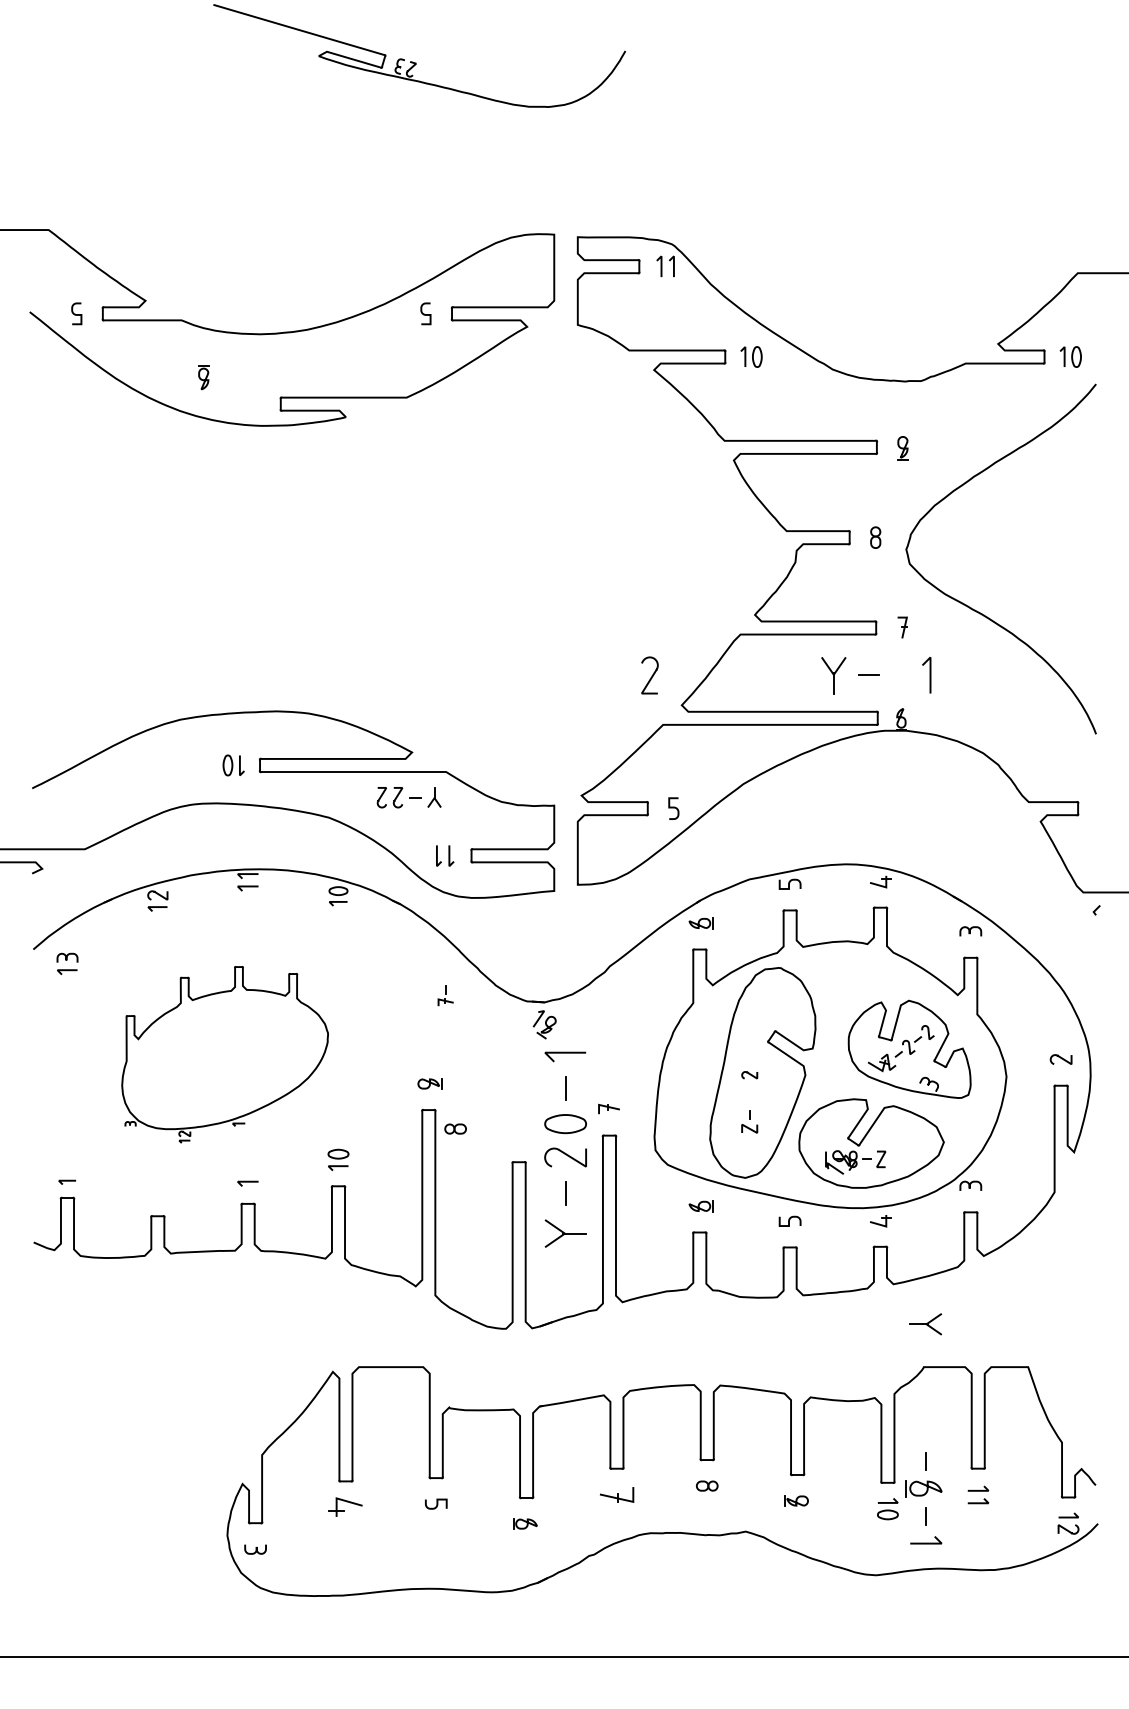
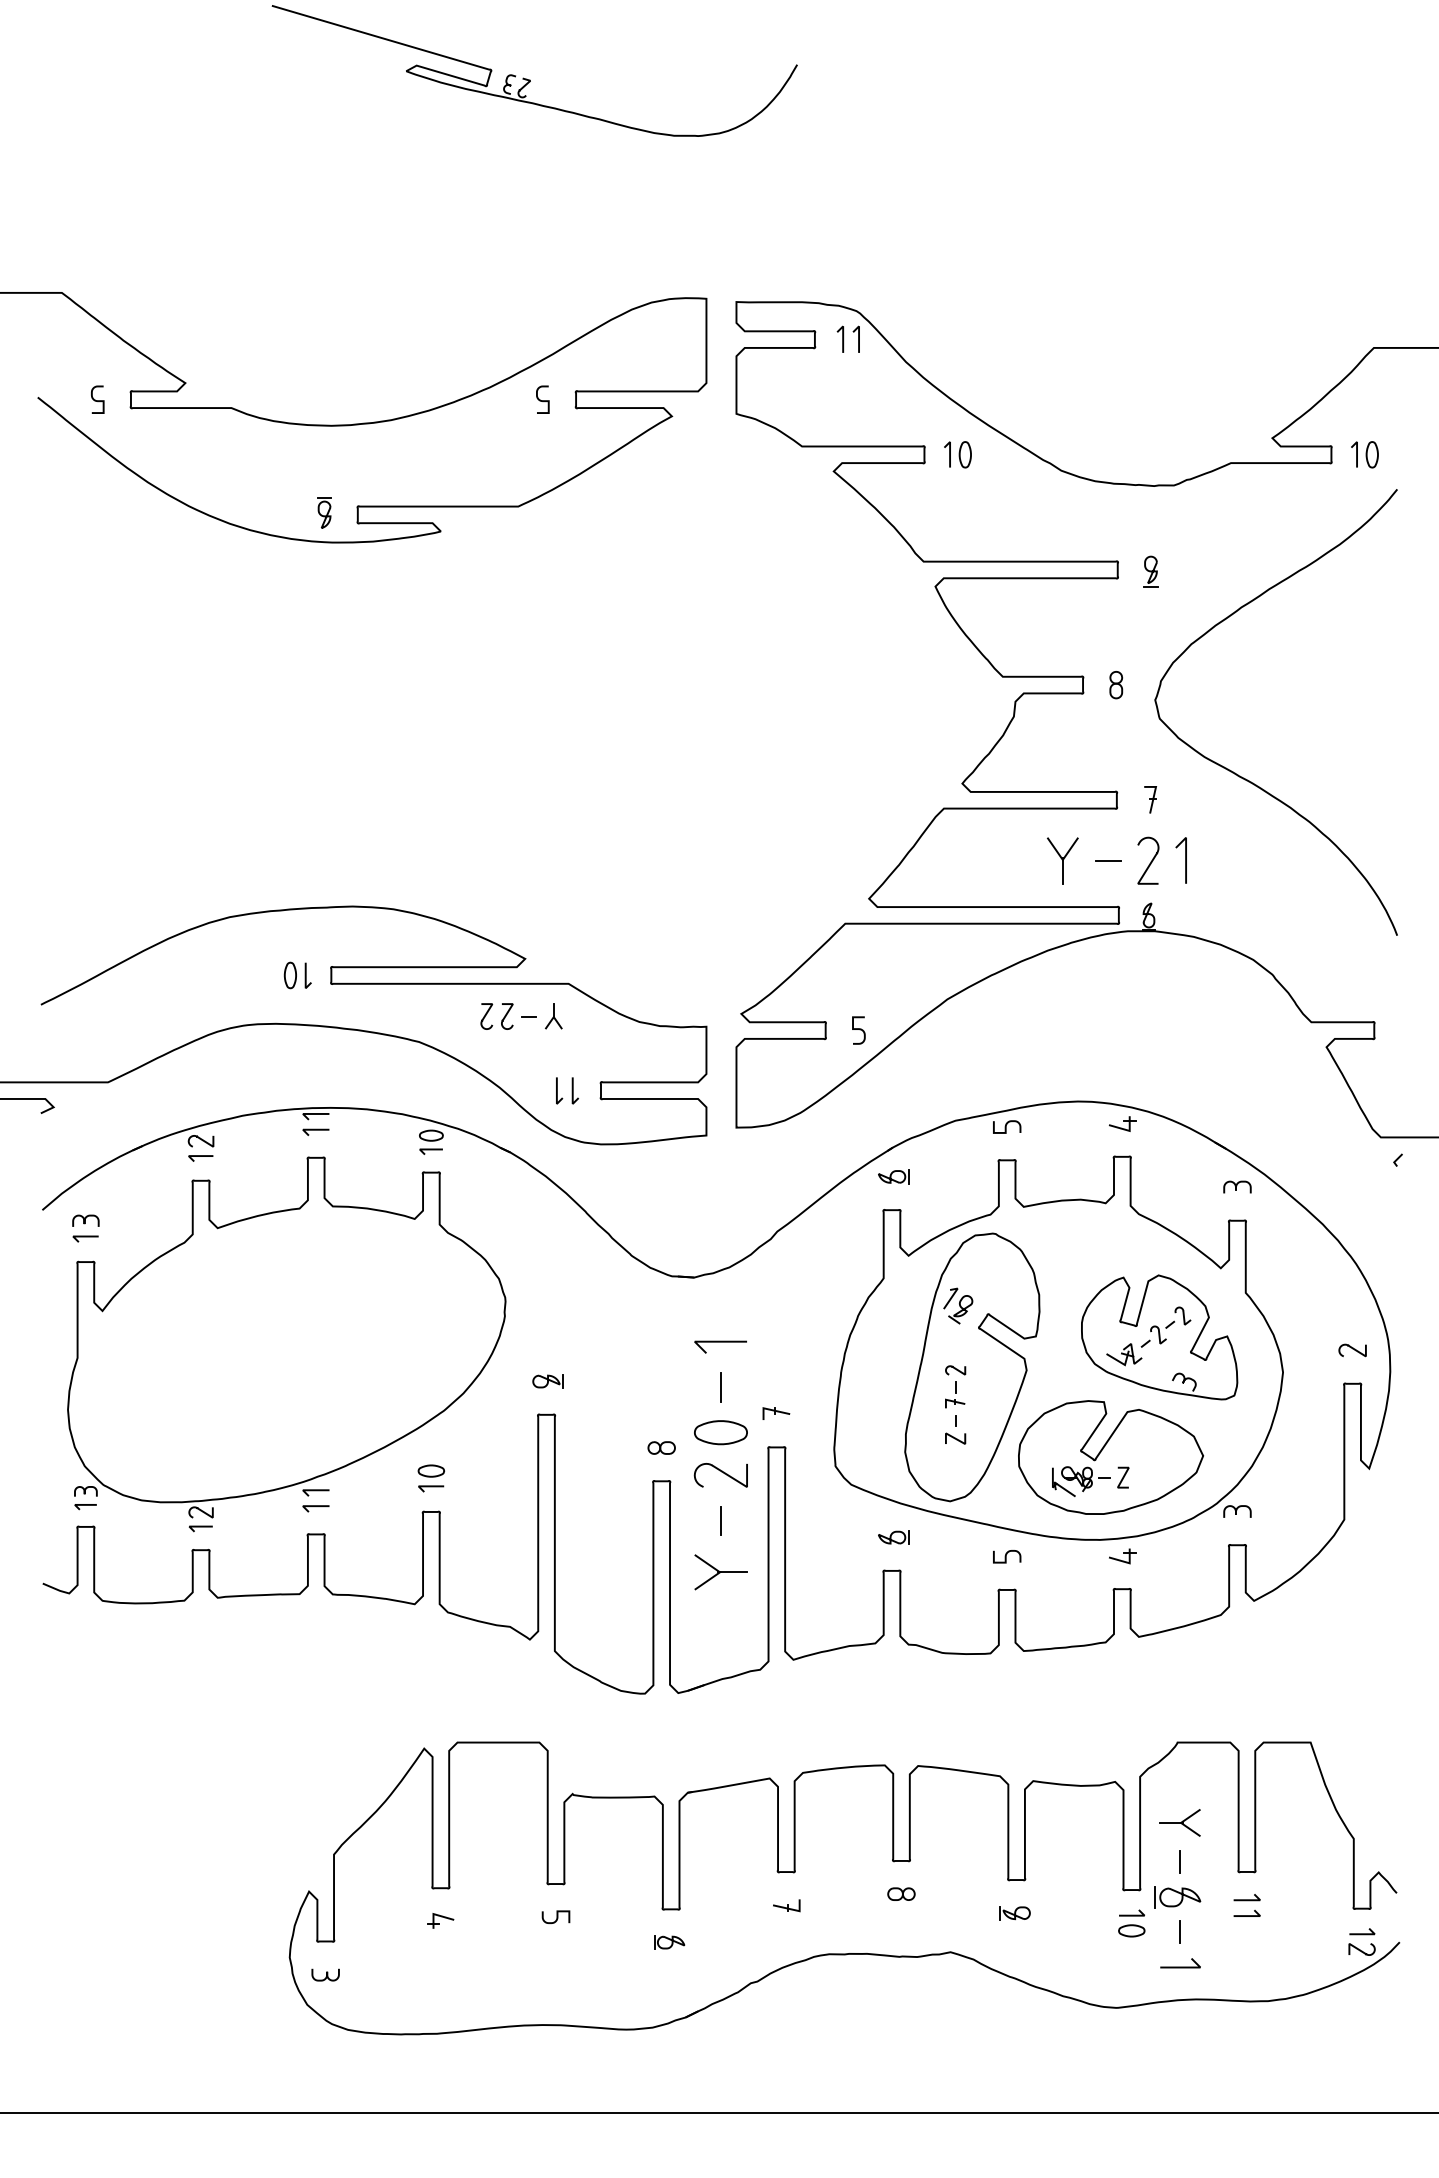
part: (203, 377) -> (324, 512), moved
curve: (651, 676) -> (1150, 861), moved
part: (446, 995) -> (955, 1394), moved
part: (544, 1024) -> (958, 1305), moved
part: (224, 1054) -> (286, 1344), size x1.67
part: (455, 1128) -> (661, 1447), moved
part: (925, 1323) -> (1179, 1822), moved
part: (617, 1494) -> (786, 1905), size x0.62
part: (345, 1506) -> (440, 1920), size x0.62

